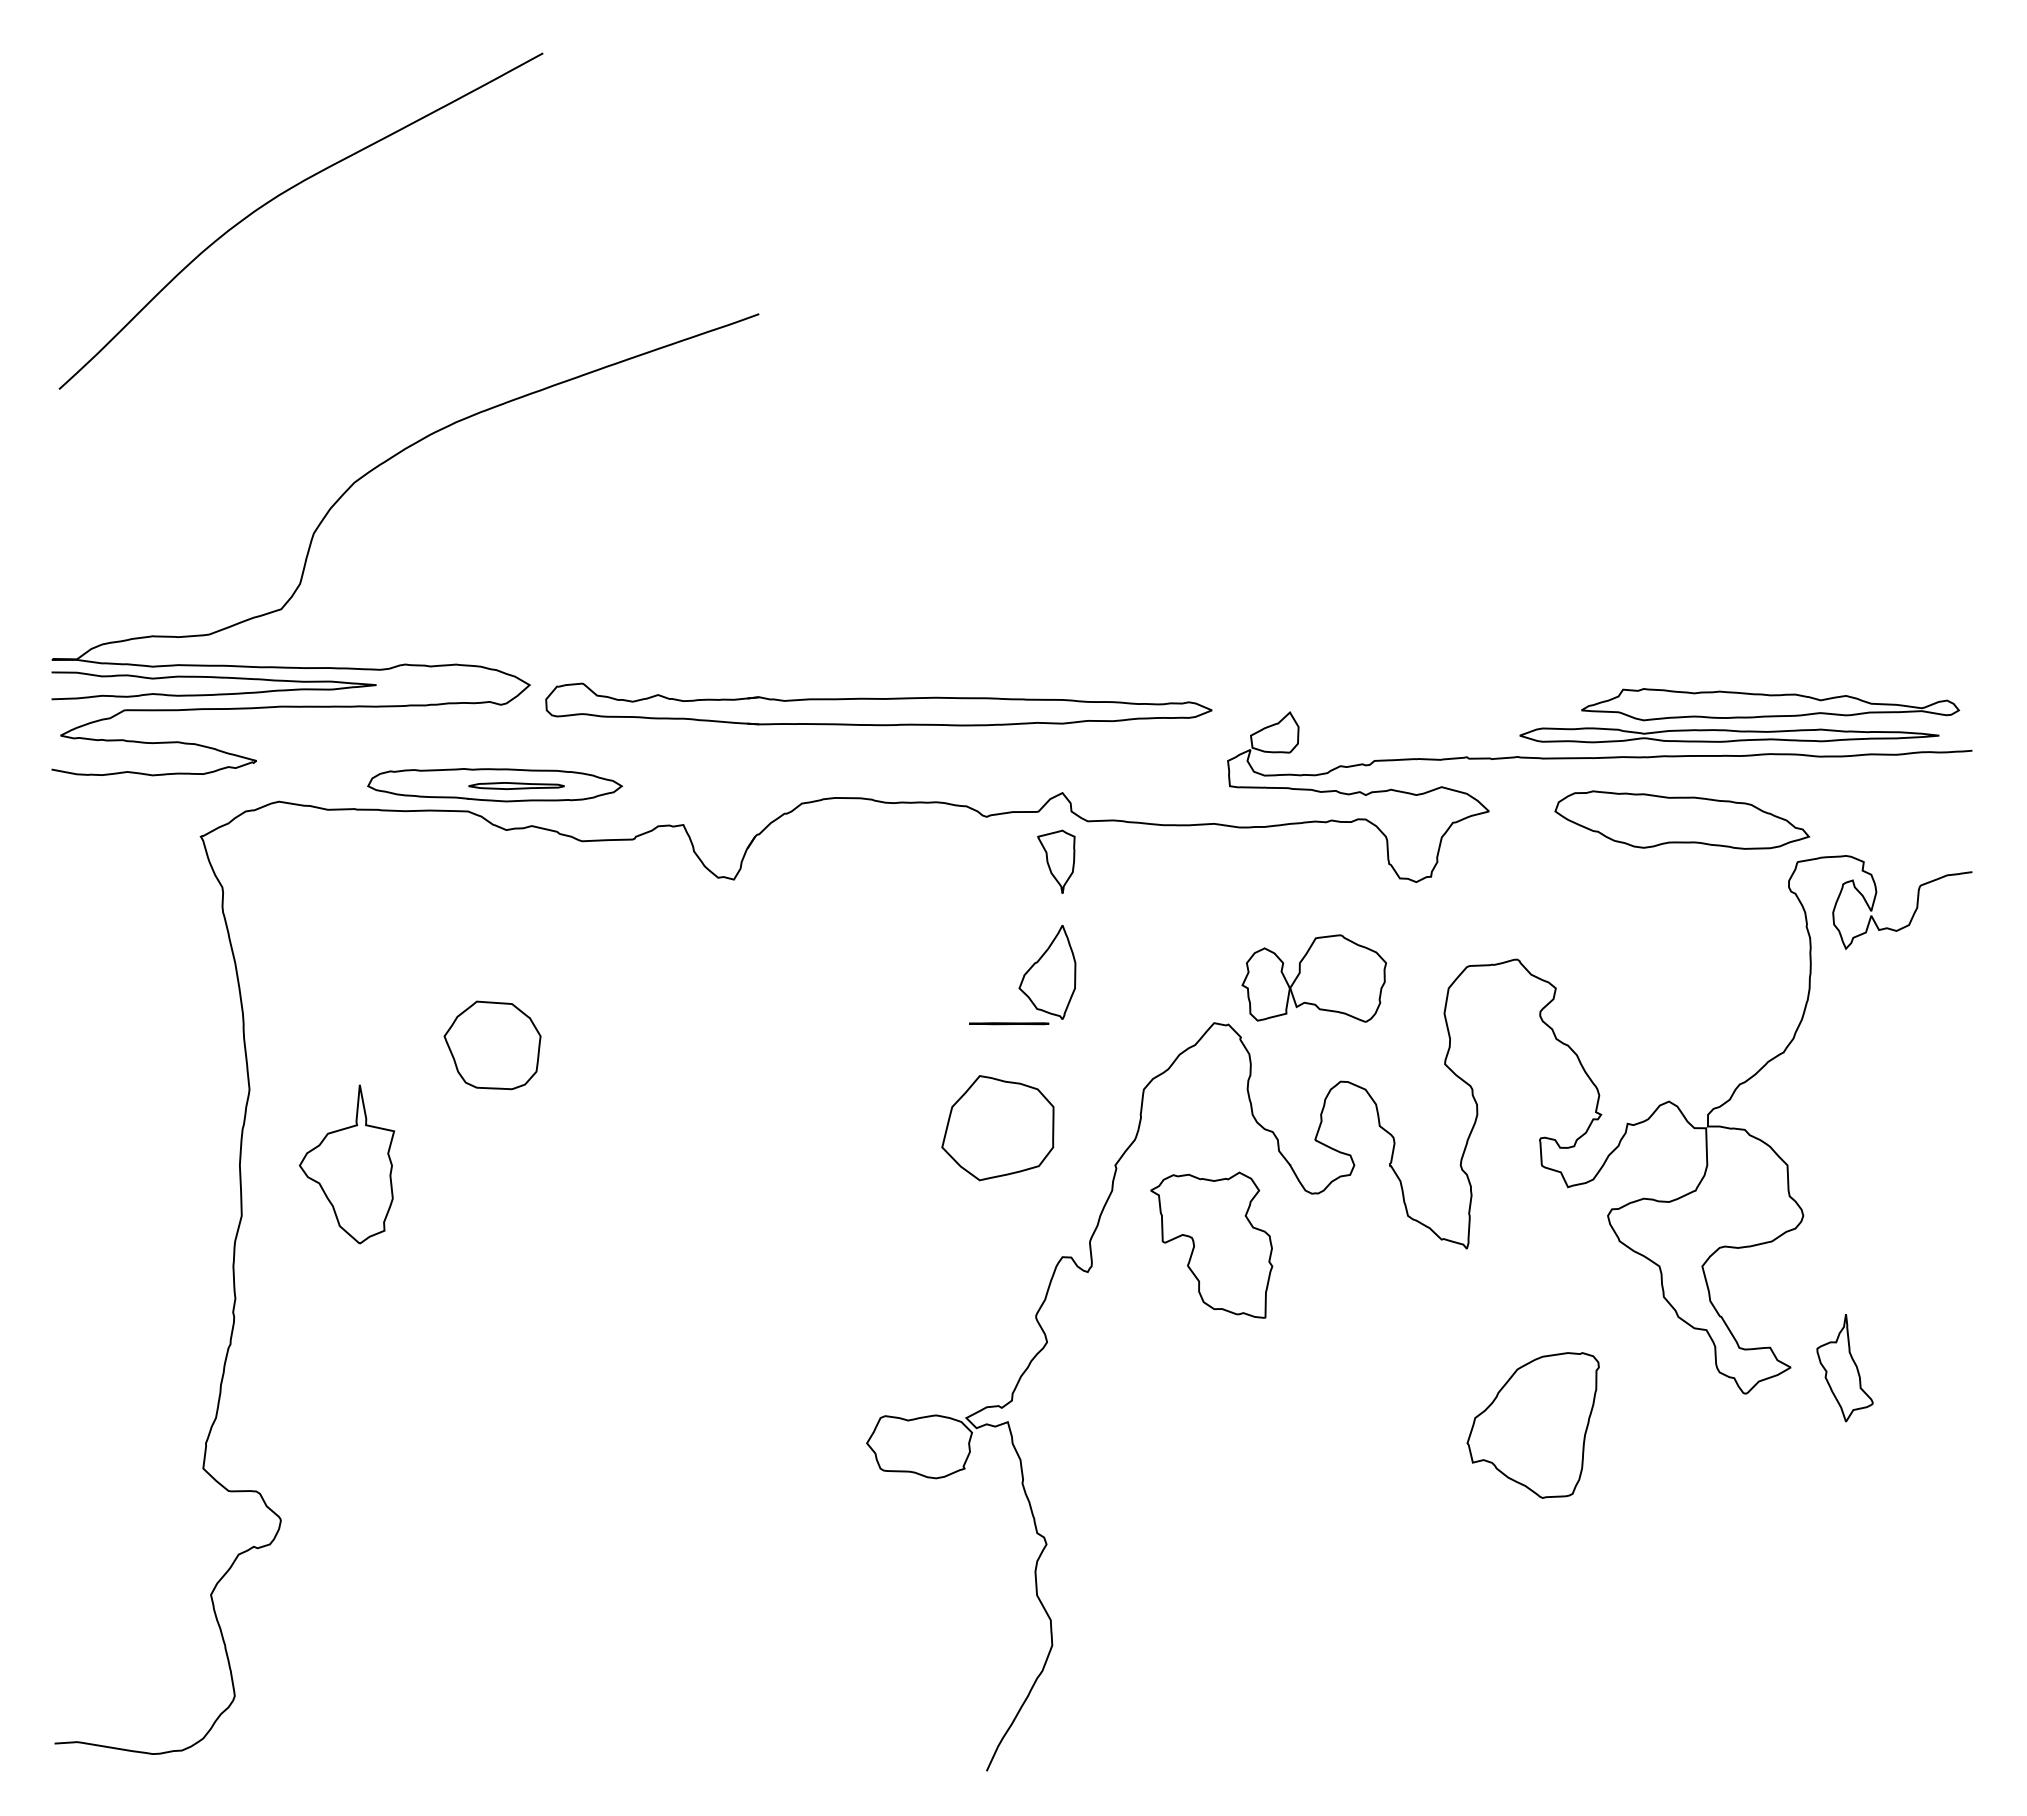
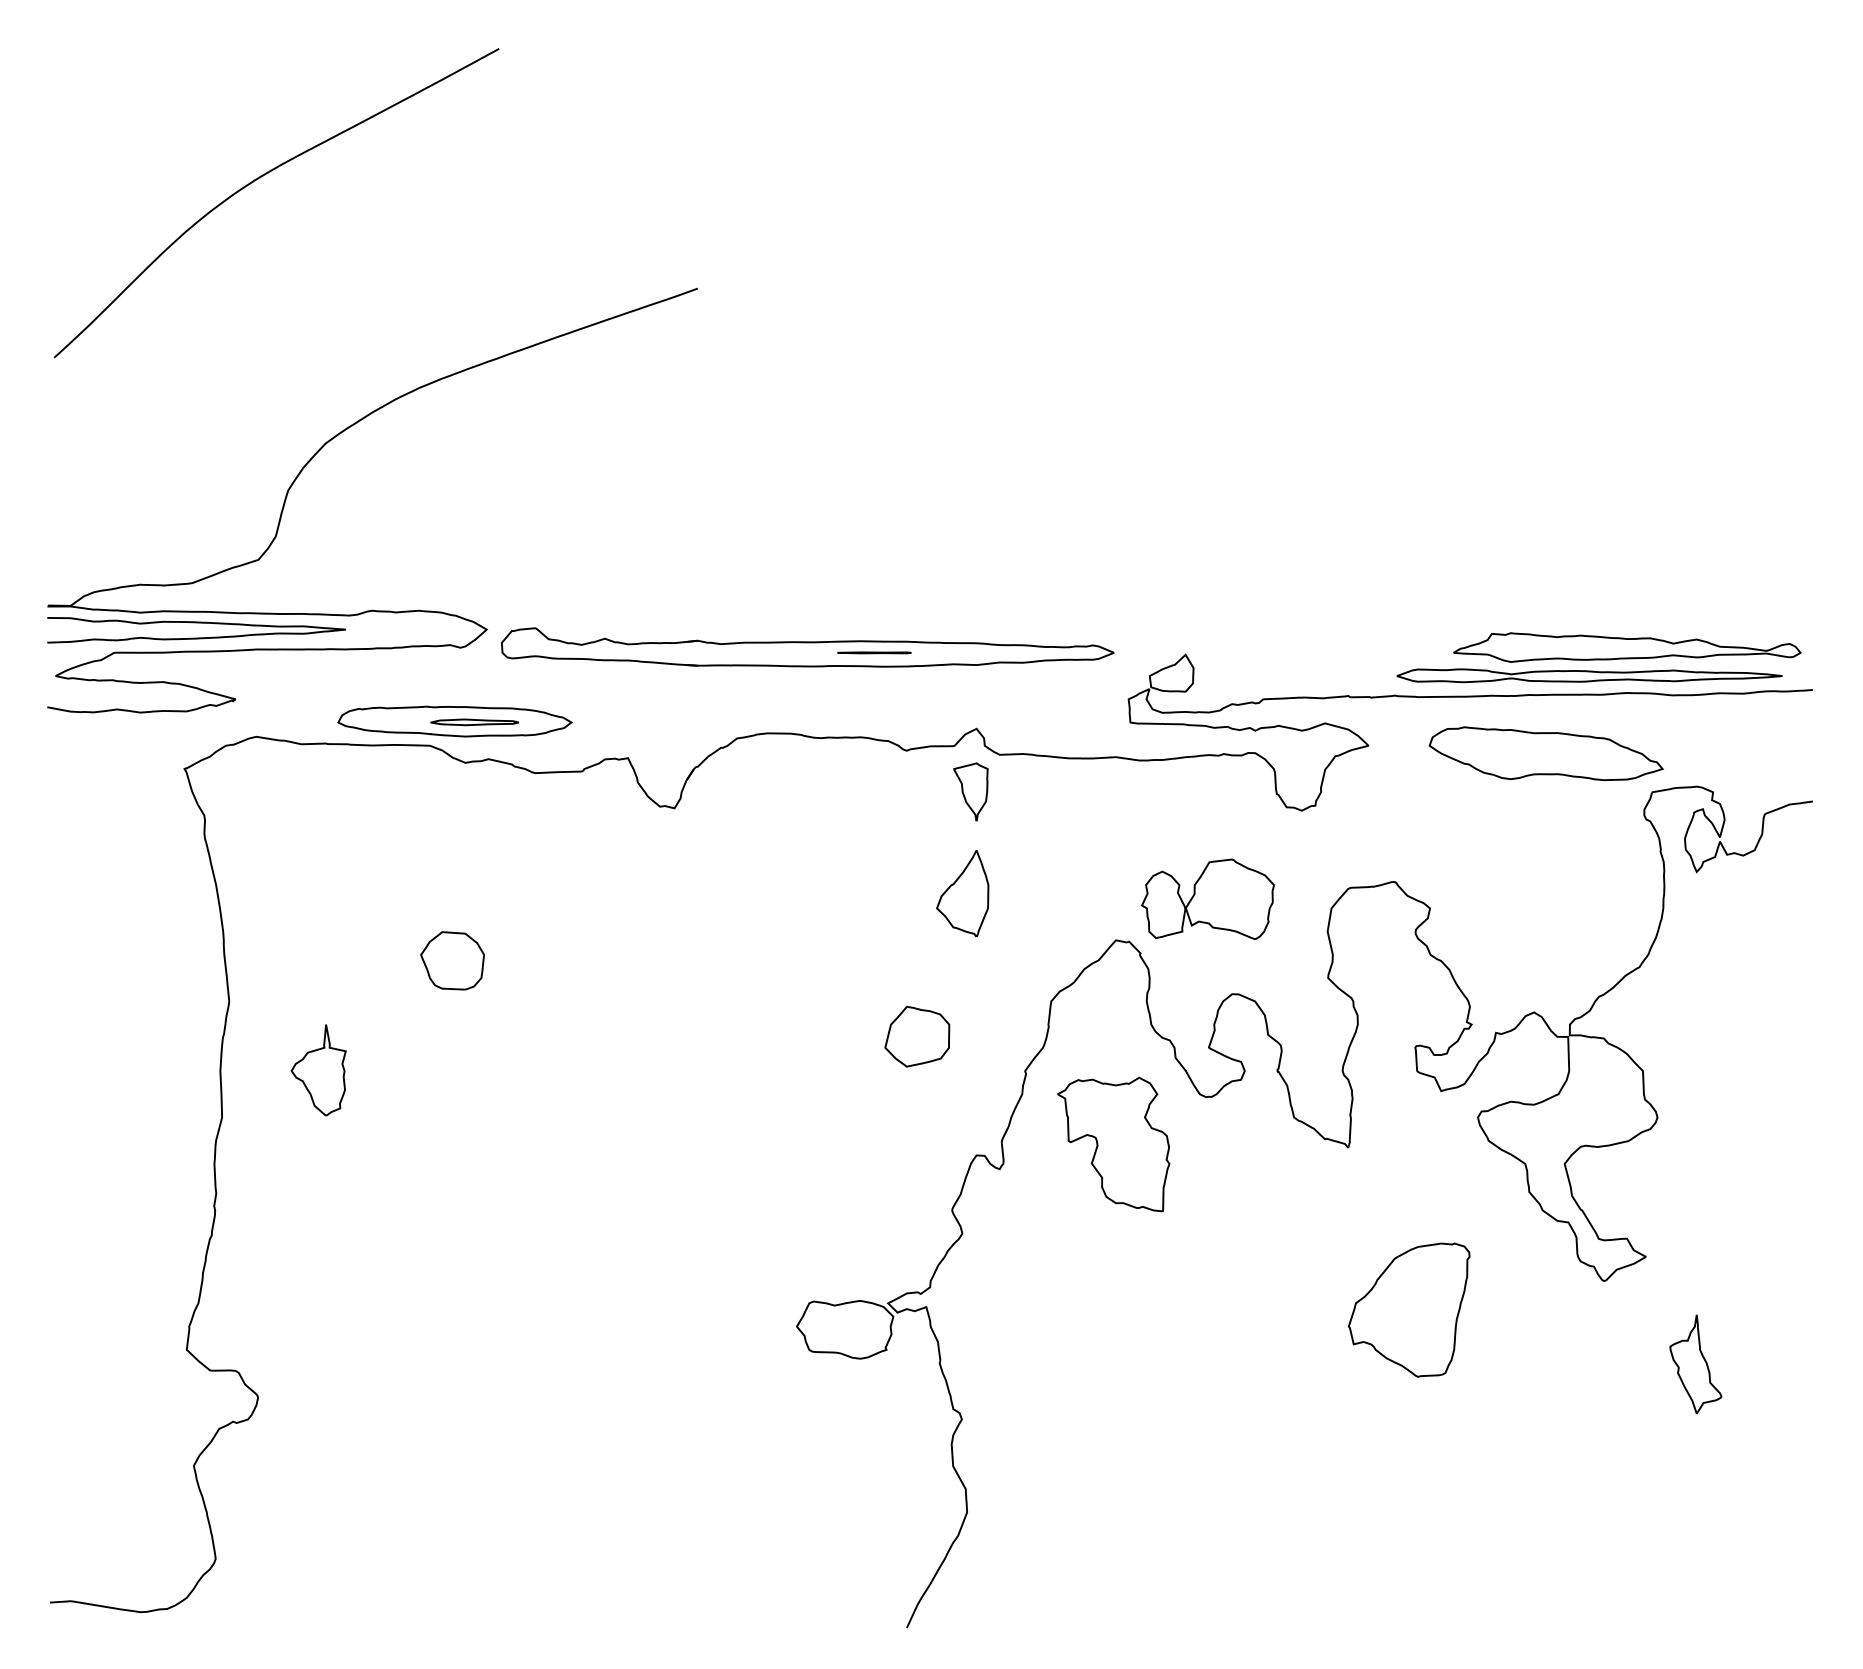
line: (1009, 1023) -> (874, 652), moved
part: (492, 1045) -> (452, 960), size x0.71
part: (998, 1127) -> (917, 1036), size x0.62
part: (346, 1164) -> (318, 1070), size x0.62
part: (1844, 1368) -> (1695, 1364), moved

